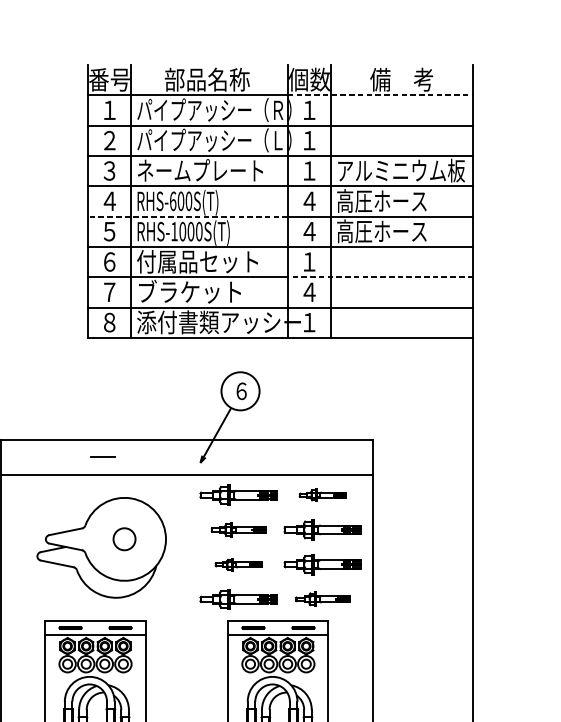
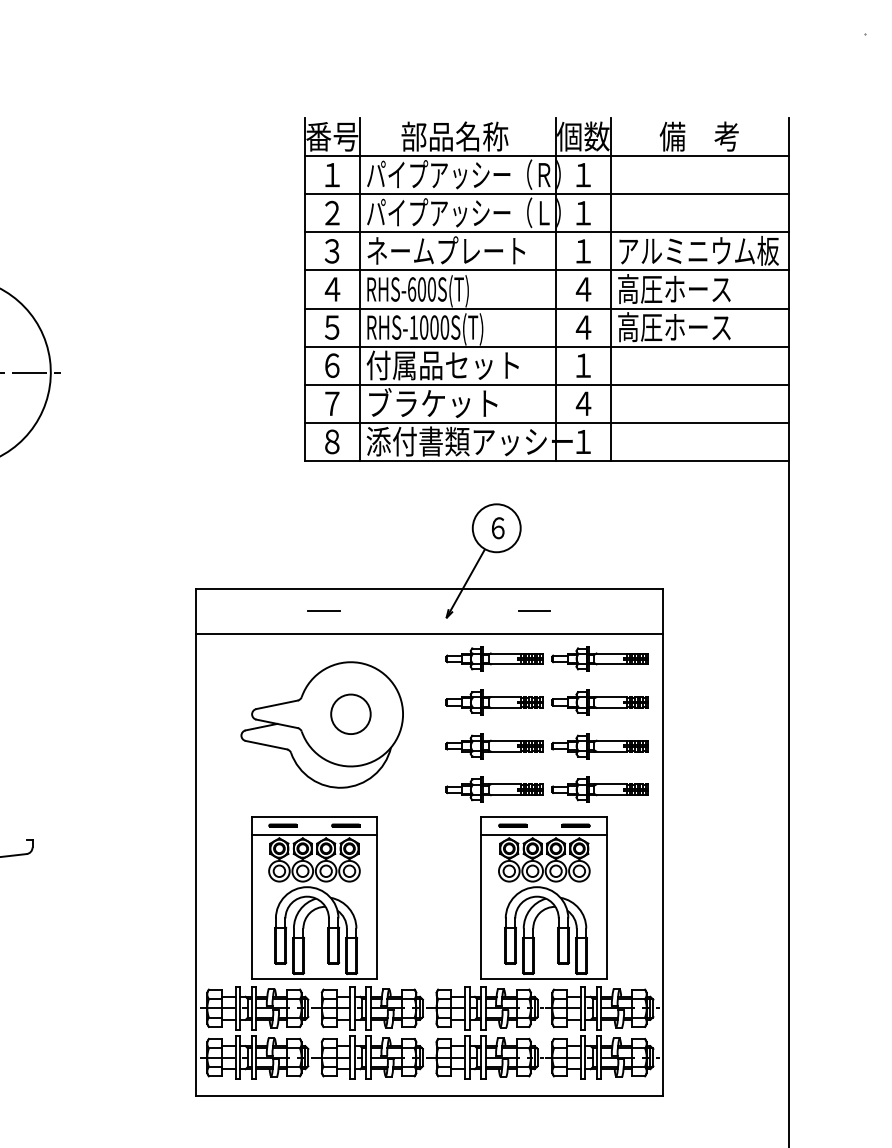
line: (380, 95) -> (672, 156), dashed -> solid
line: (187, 216) -> (430, 308), dashed -> solid
line: (380, 276) -> (672, 384), dashed -> solid
line: (270, 457) -> (534, 611), added
part: (322, 494) -> (599, 658), size x1.67
part: (238, 529) -> (494, 702), size x1.43
circle: (124, 538) -> (350, 713), size x1.43
part: (238, 564) -> (494, 746), size x1.67
part: (322, 599) -> (599, 789), size x1.43

